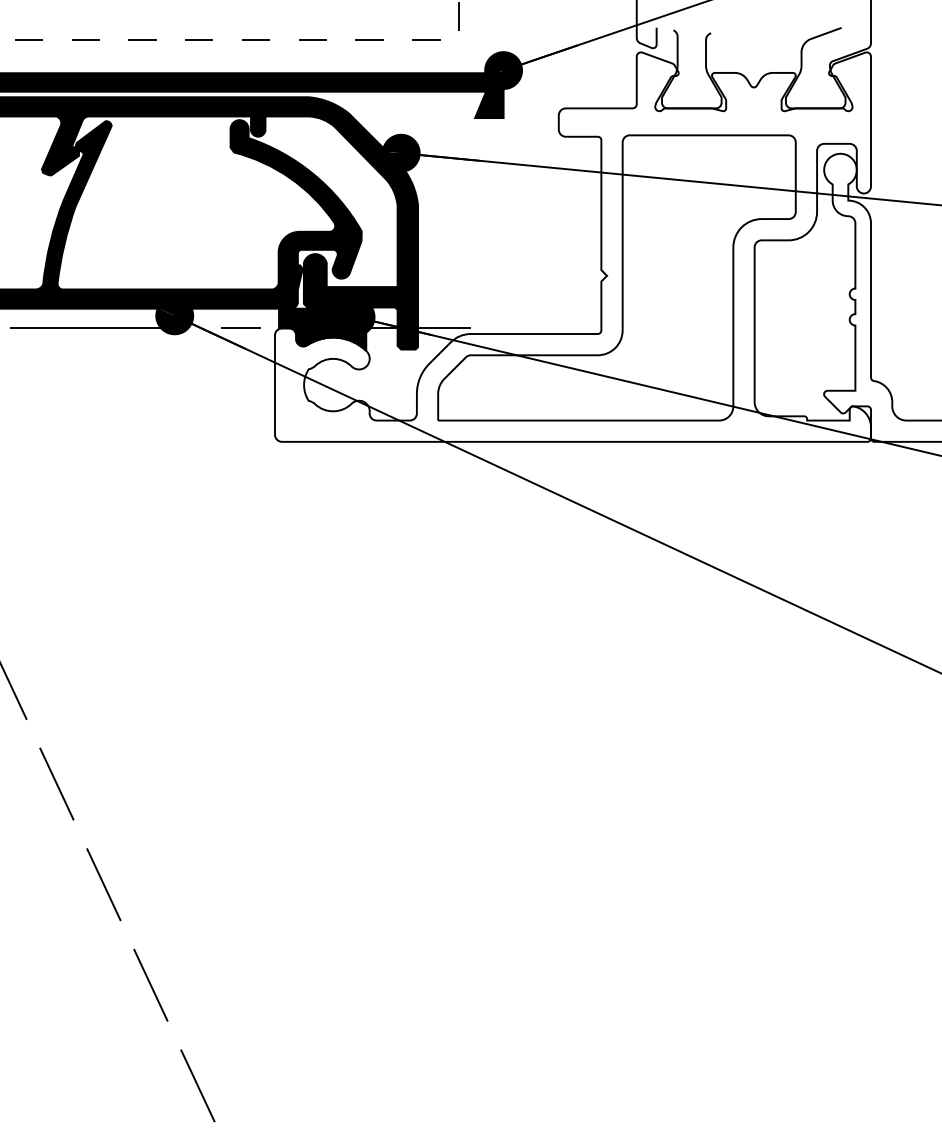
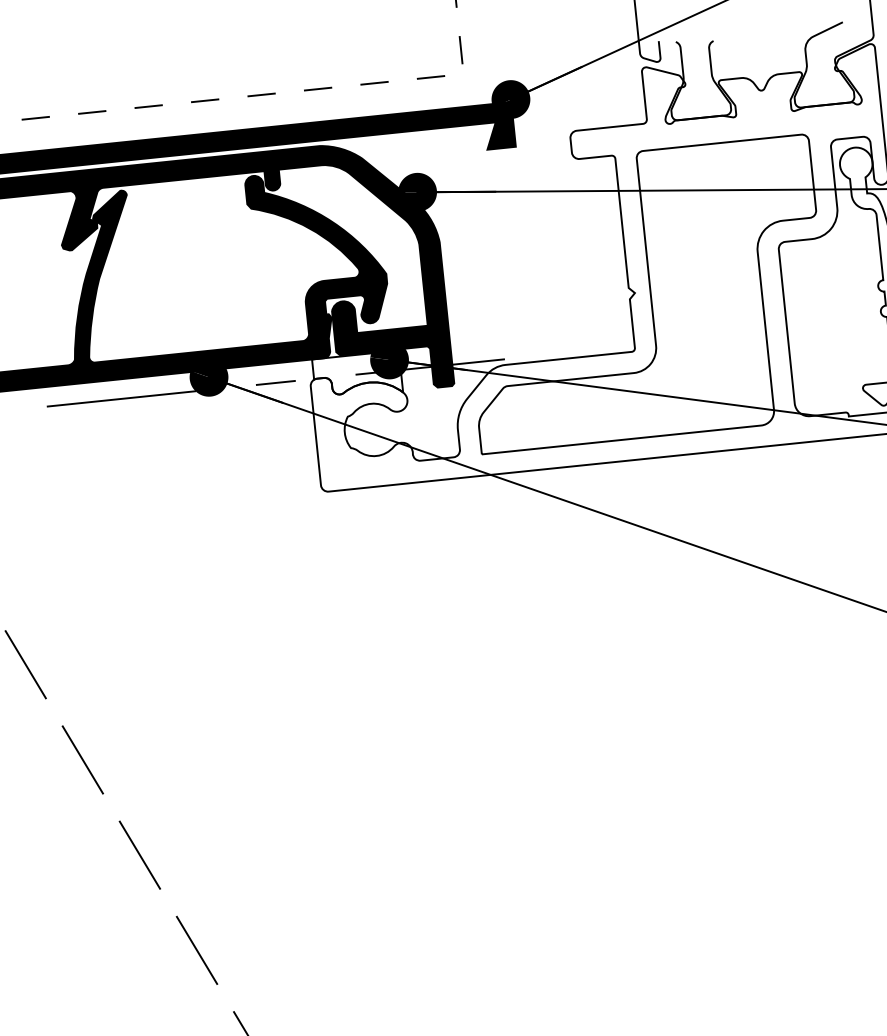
fill: (322, 329) -> (357, 375), removed

